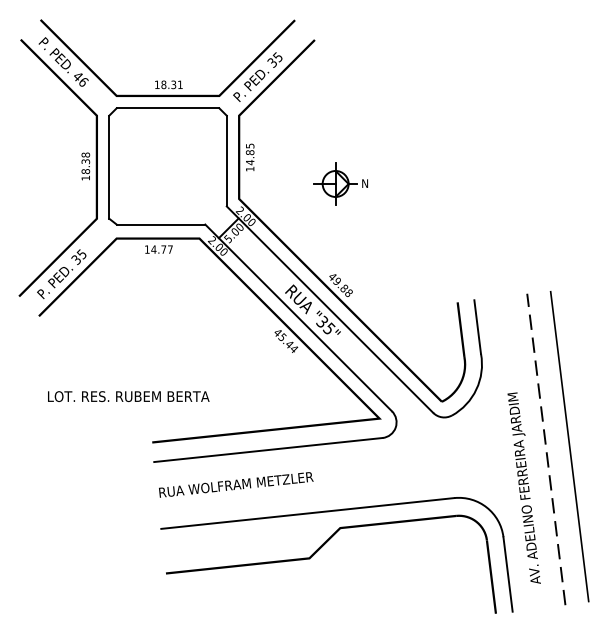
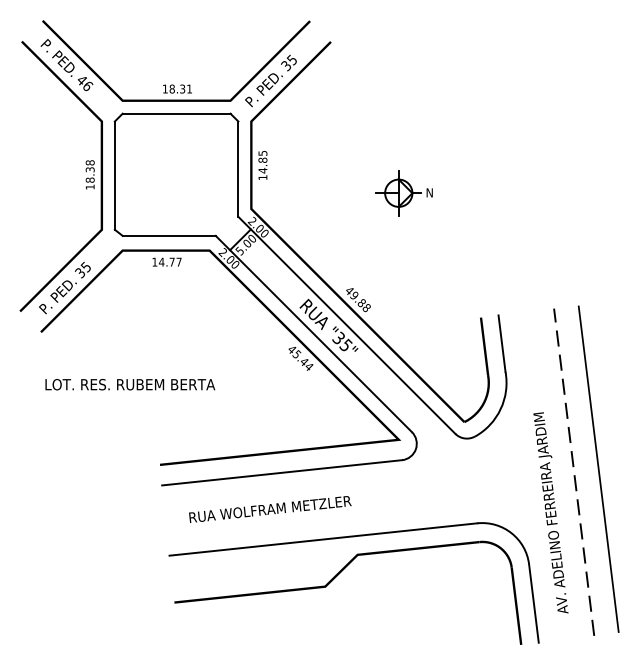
part: (340, 184) -> (403, 193), moved
text: (128, 396) -> (130, 384), moved
text: (236, 484) -> (270, 509), moved

